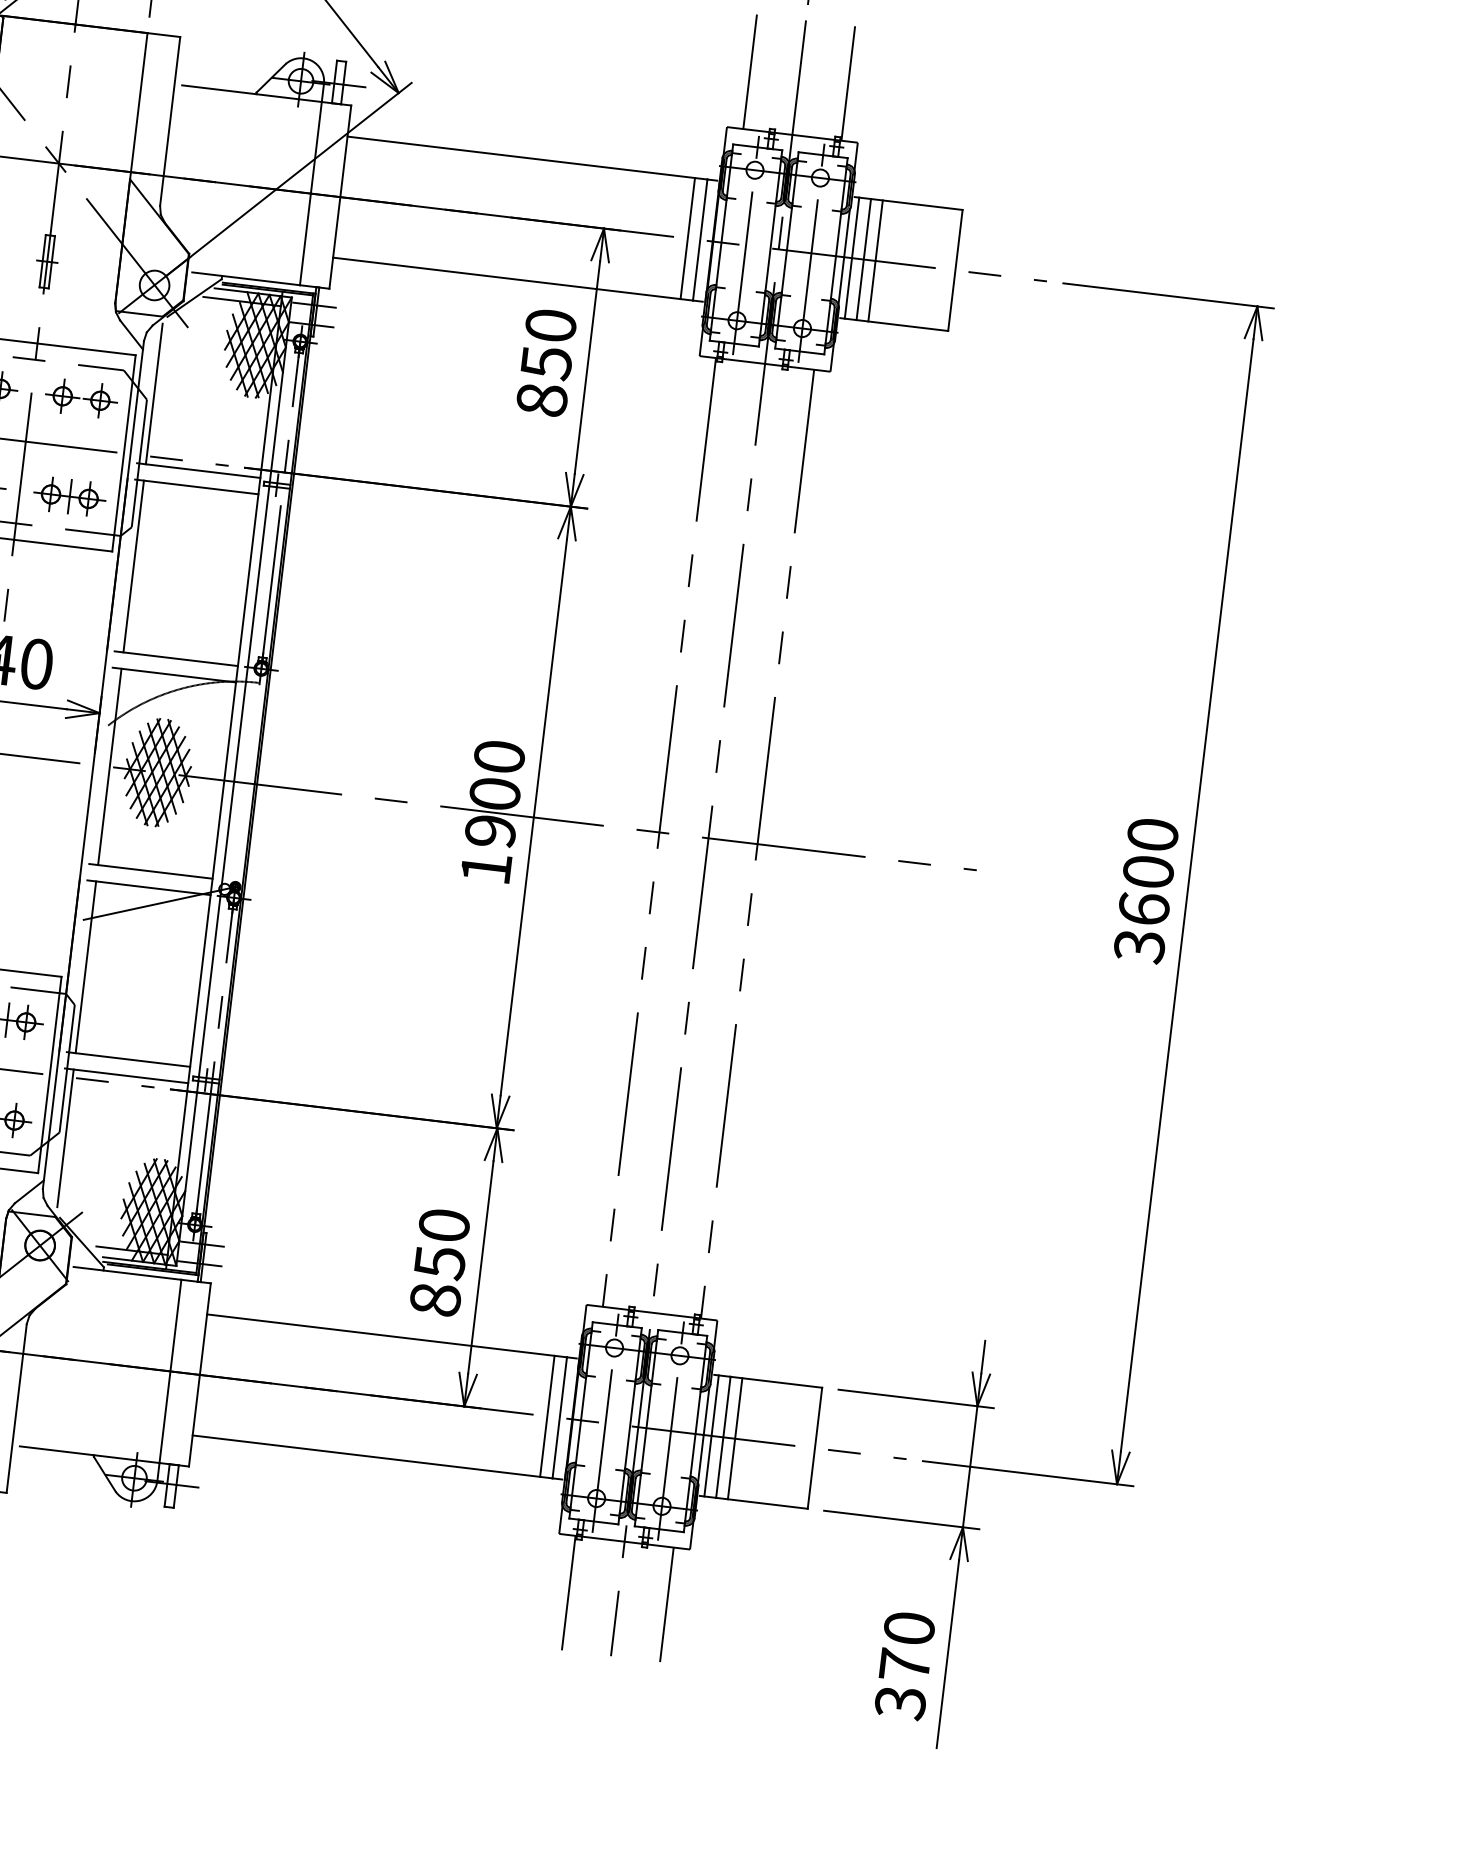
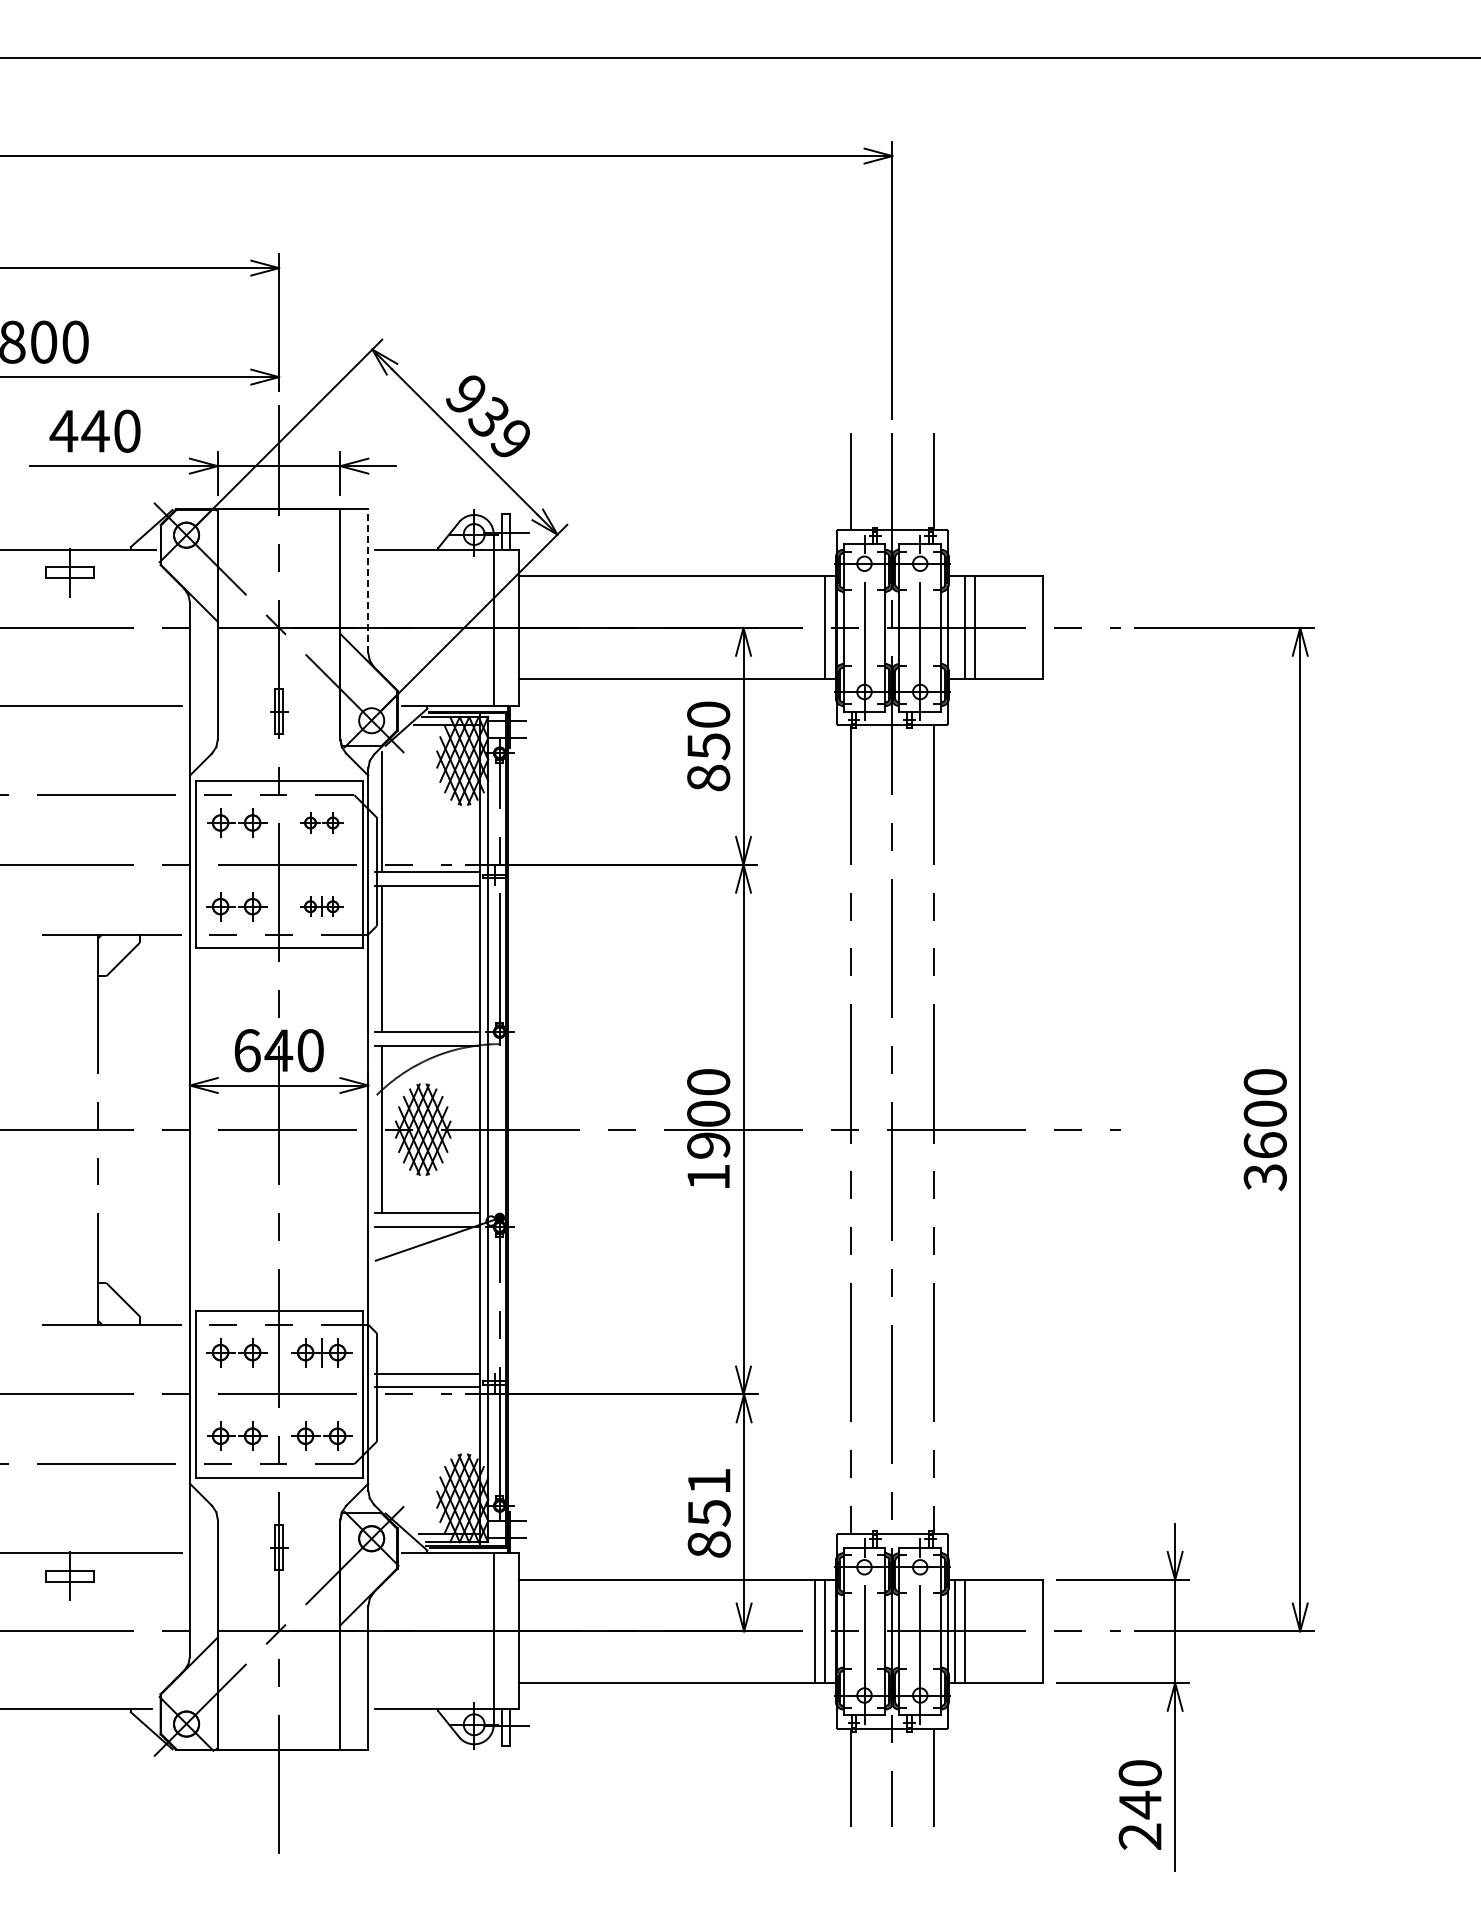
line: (170, 121) -> (368, 581), solid -> dashed
line: (687, 238) -> (814, 627), removed
line: (851, 257) -> (954, 627), removed
part: (81, 397) -> (321, 822), size x0.7
part: (69, 496) -> (321, 906), size x0.7
line: (86, 967) -> (382, 1300), removed
line: (65, 1137) -> (382, 1445), removed
text: (443, 1225) -> (708, 1481), 850 -> 851
line: (734, 1437) -> (974, 1630), removed
text: (901, 1683) -> (1139, 1820), 370 -> 240

